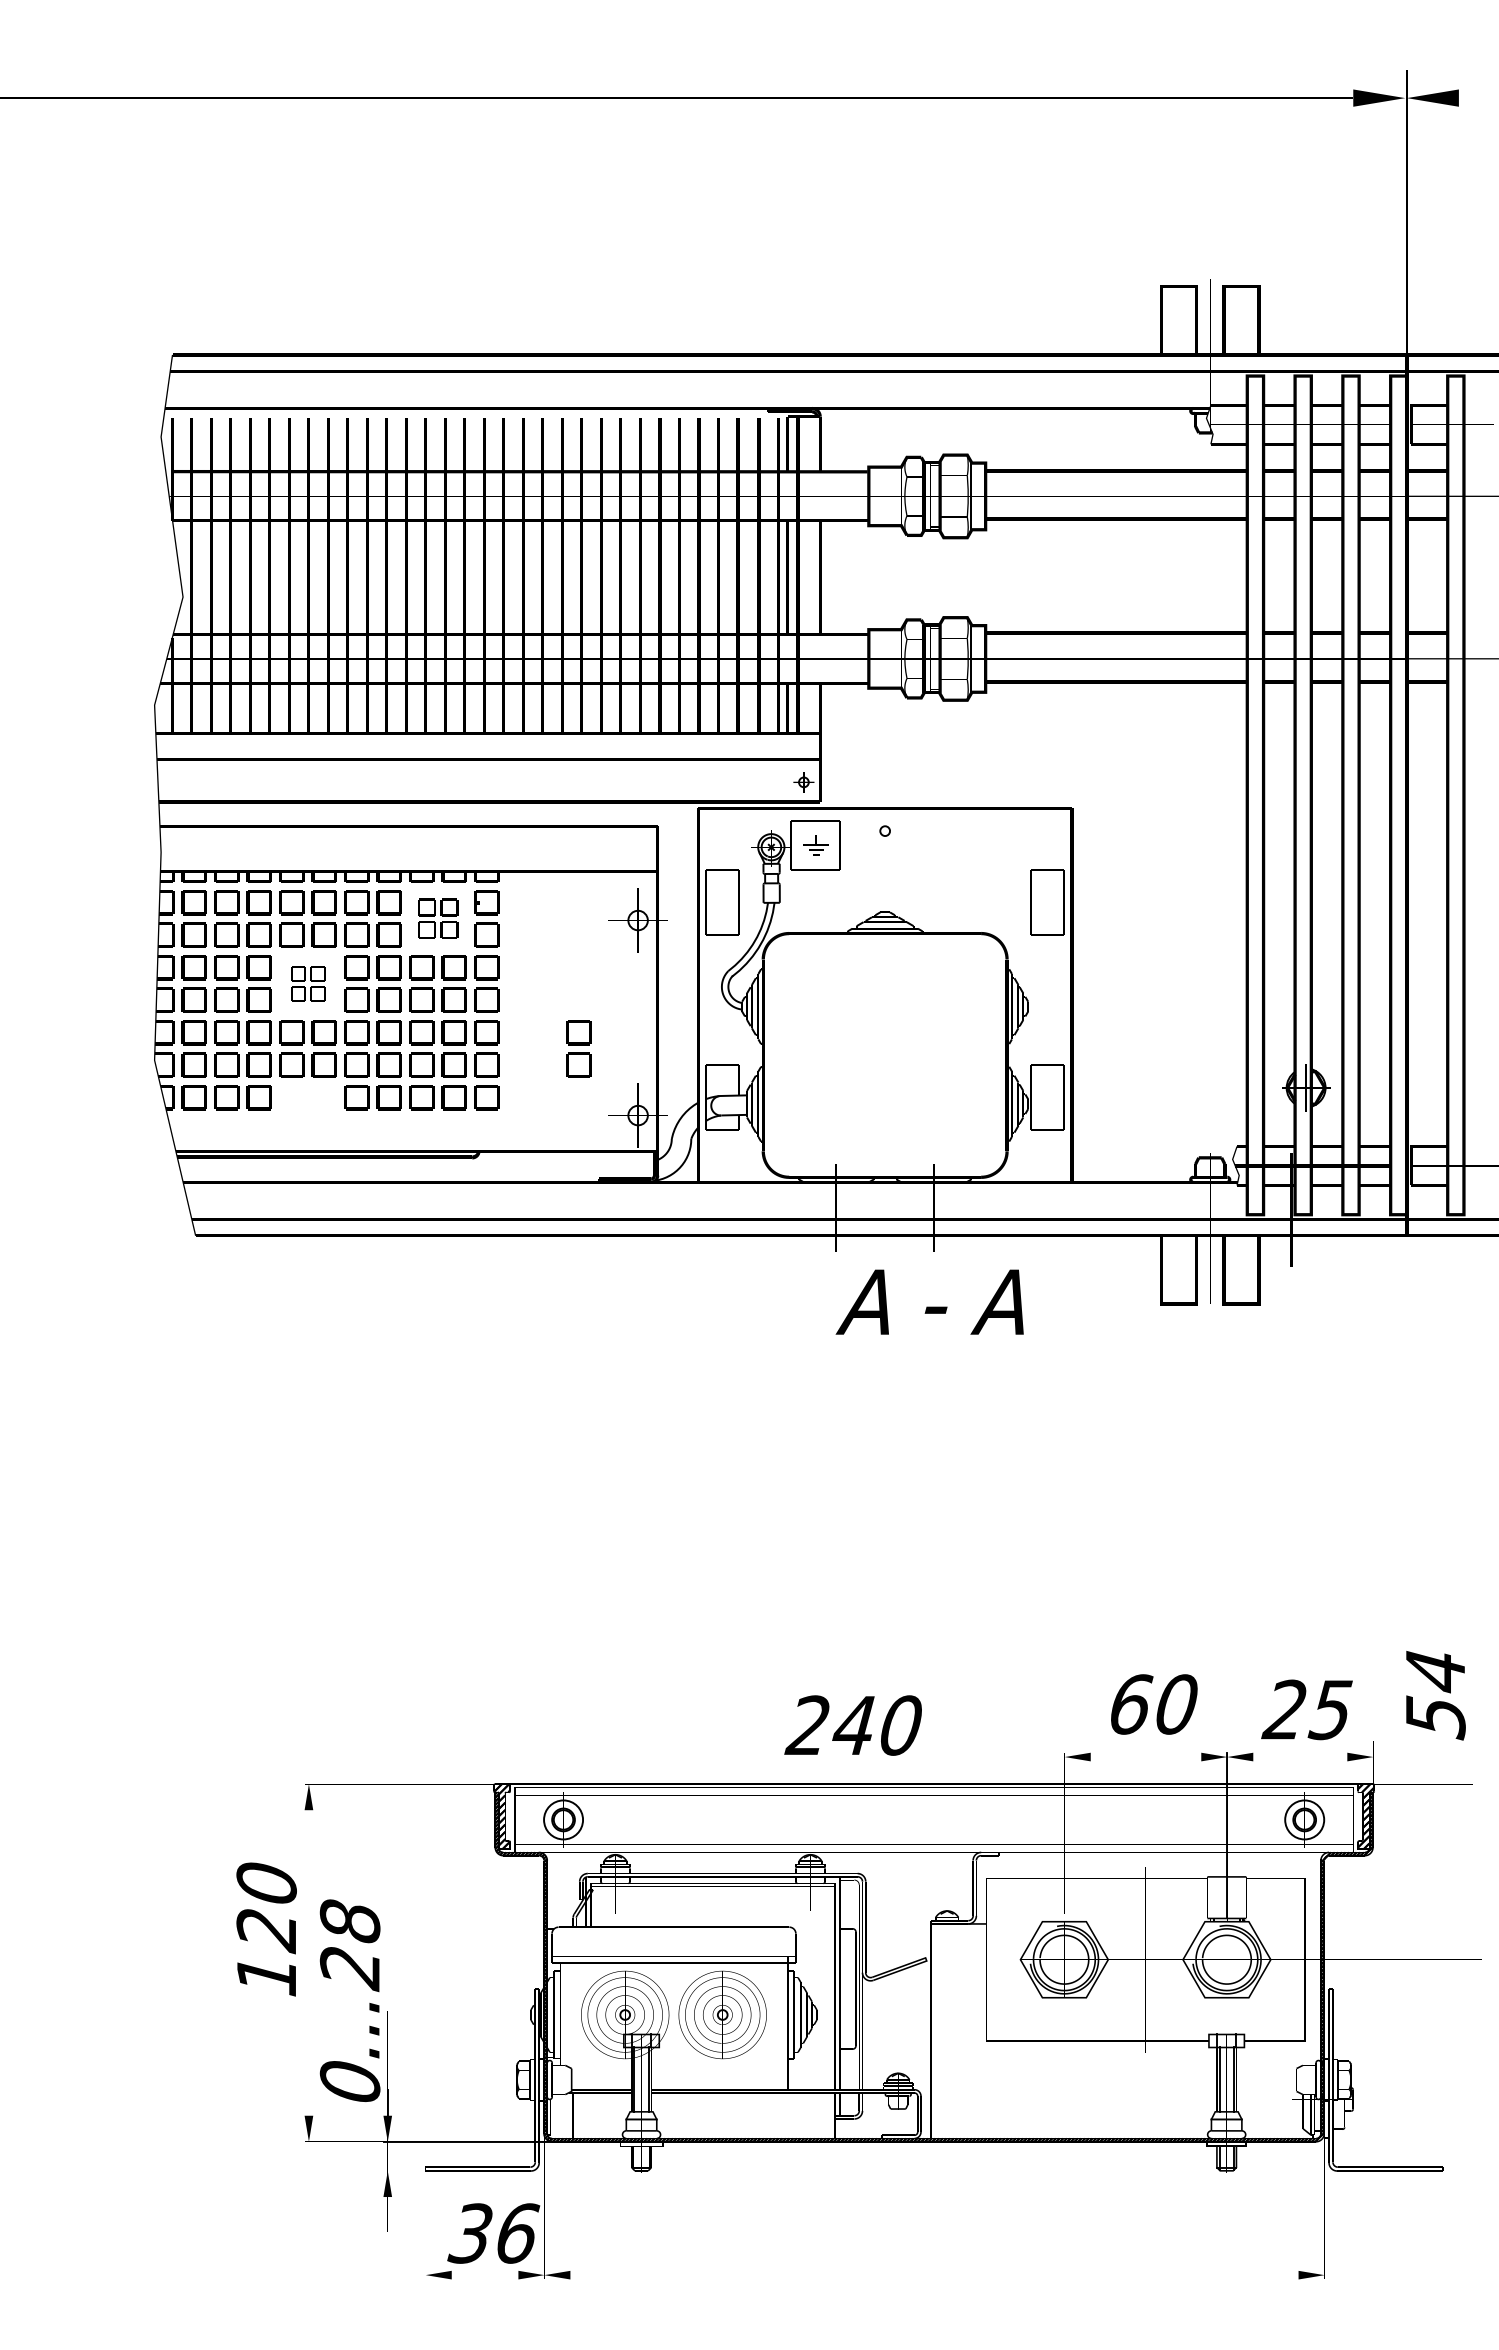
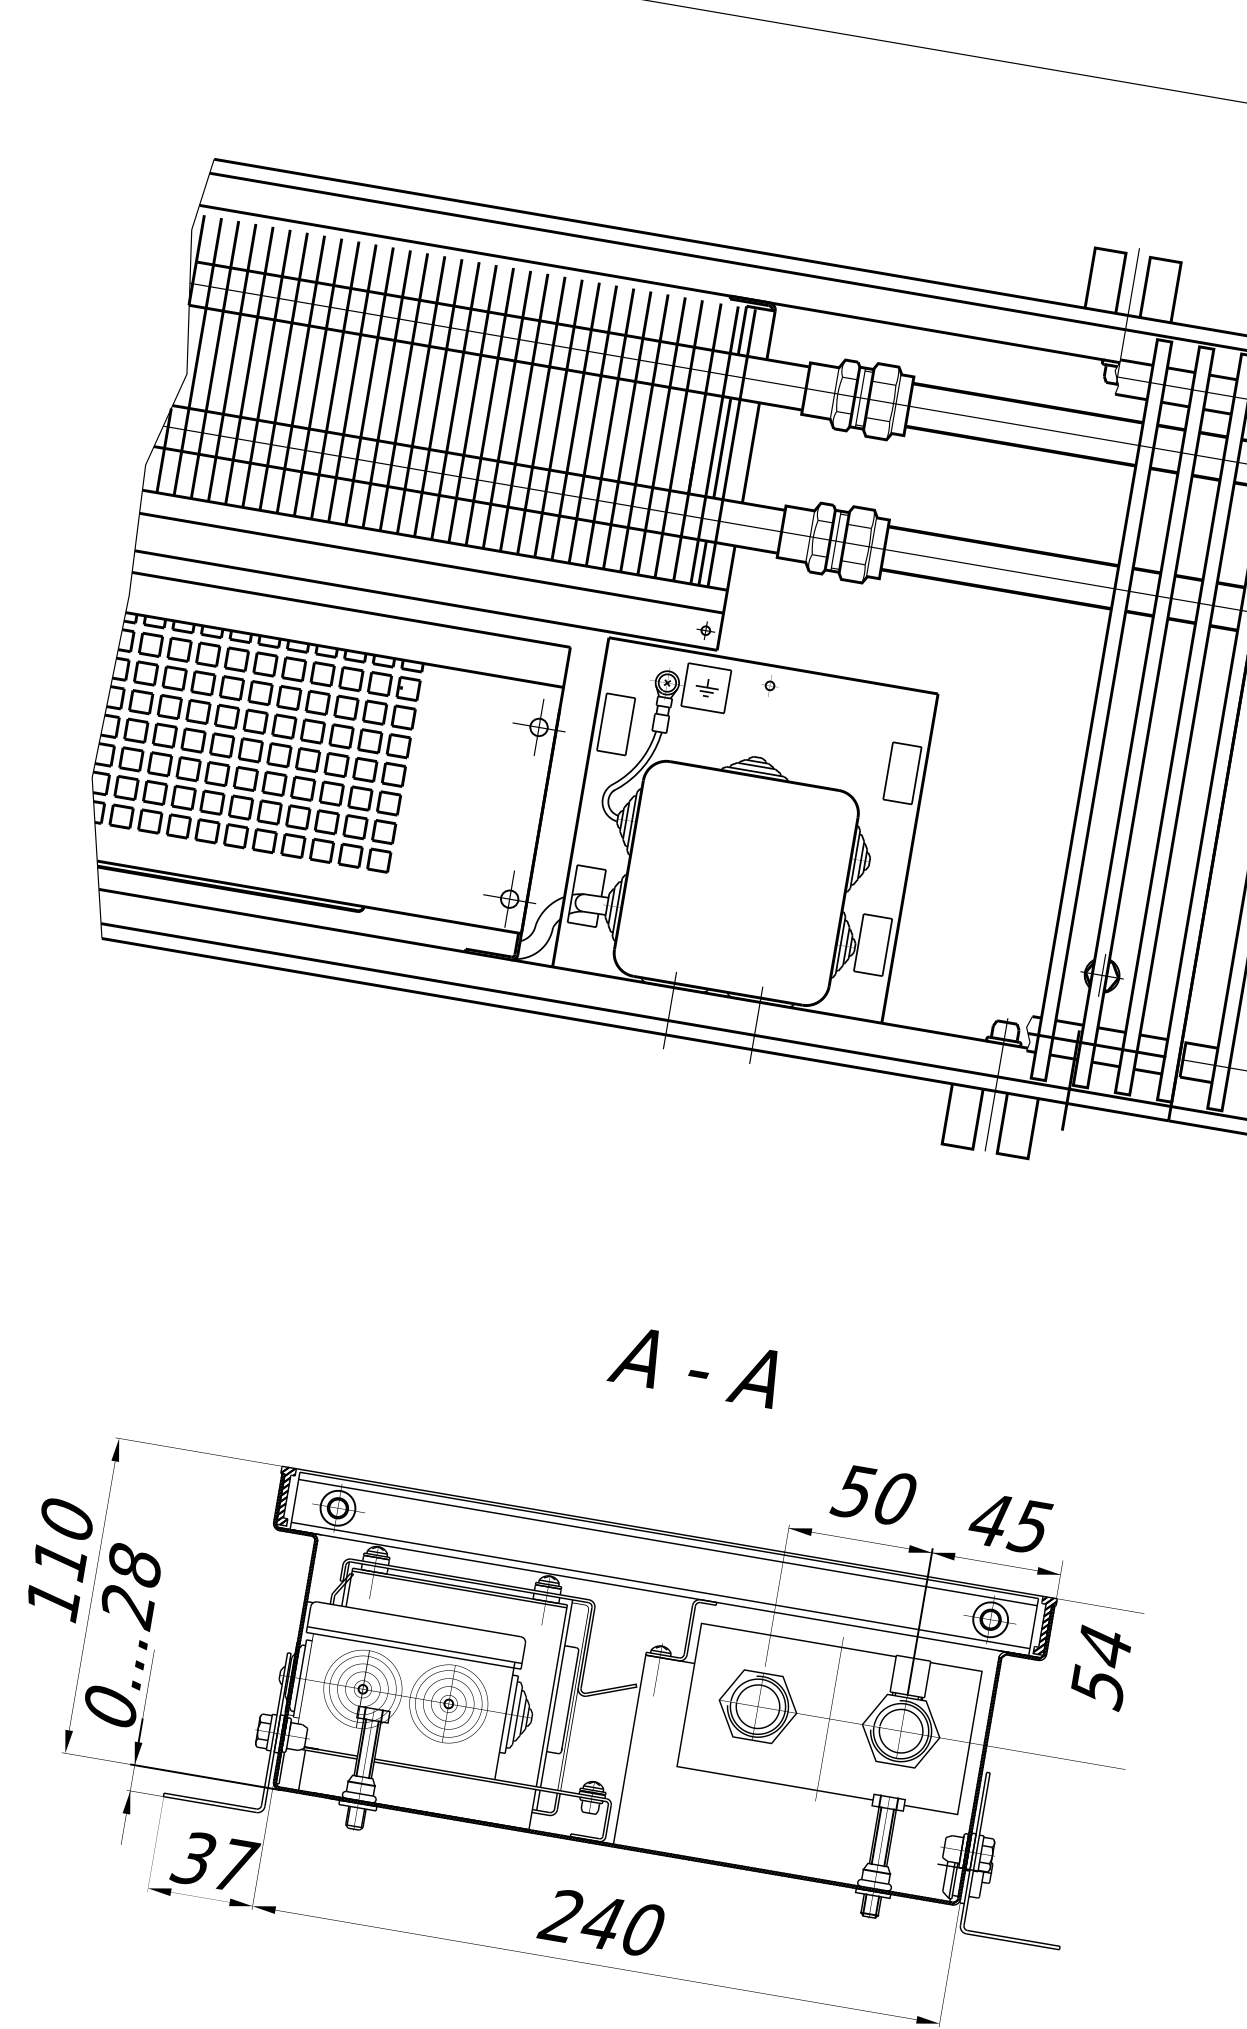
part: (437, 918) -> (362, 695), size x1.43
part: (307, 983) -> (238, 733), size x1.67
part: (578, 1048) -> (467, 831), removed
part: (307, 1097) -> (221, 833), added
text: (929, 1301) -> (694, 1365), moved
text: (1435, 1695) -> (1100, 1668), moved
text: (1129, 1704) -> (853, 1491), 60 -> 50
text: (1283, 1709) -> (988, 1519), 25 -> 45
text: (852, 1725) -> (600, 1922), moved
text: (265, 1931) -> (58, 1561), 120 -> 110
text: (519, 2233) -> (236, 1865), 36 -> 37

